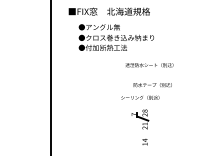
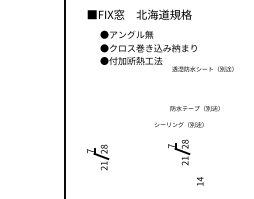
text: (149, 64) -> (202, 68), moved
part: (77, 123) -> (98, 157), added
text: (145, 142) -> (200, 181), moved

